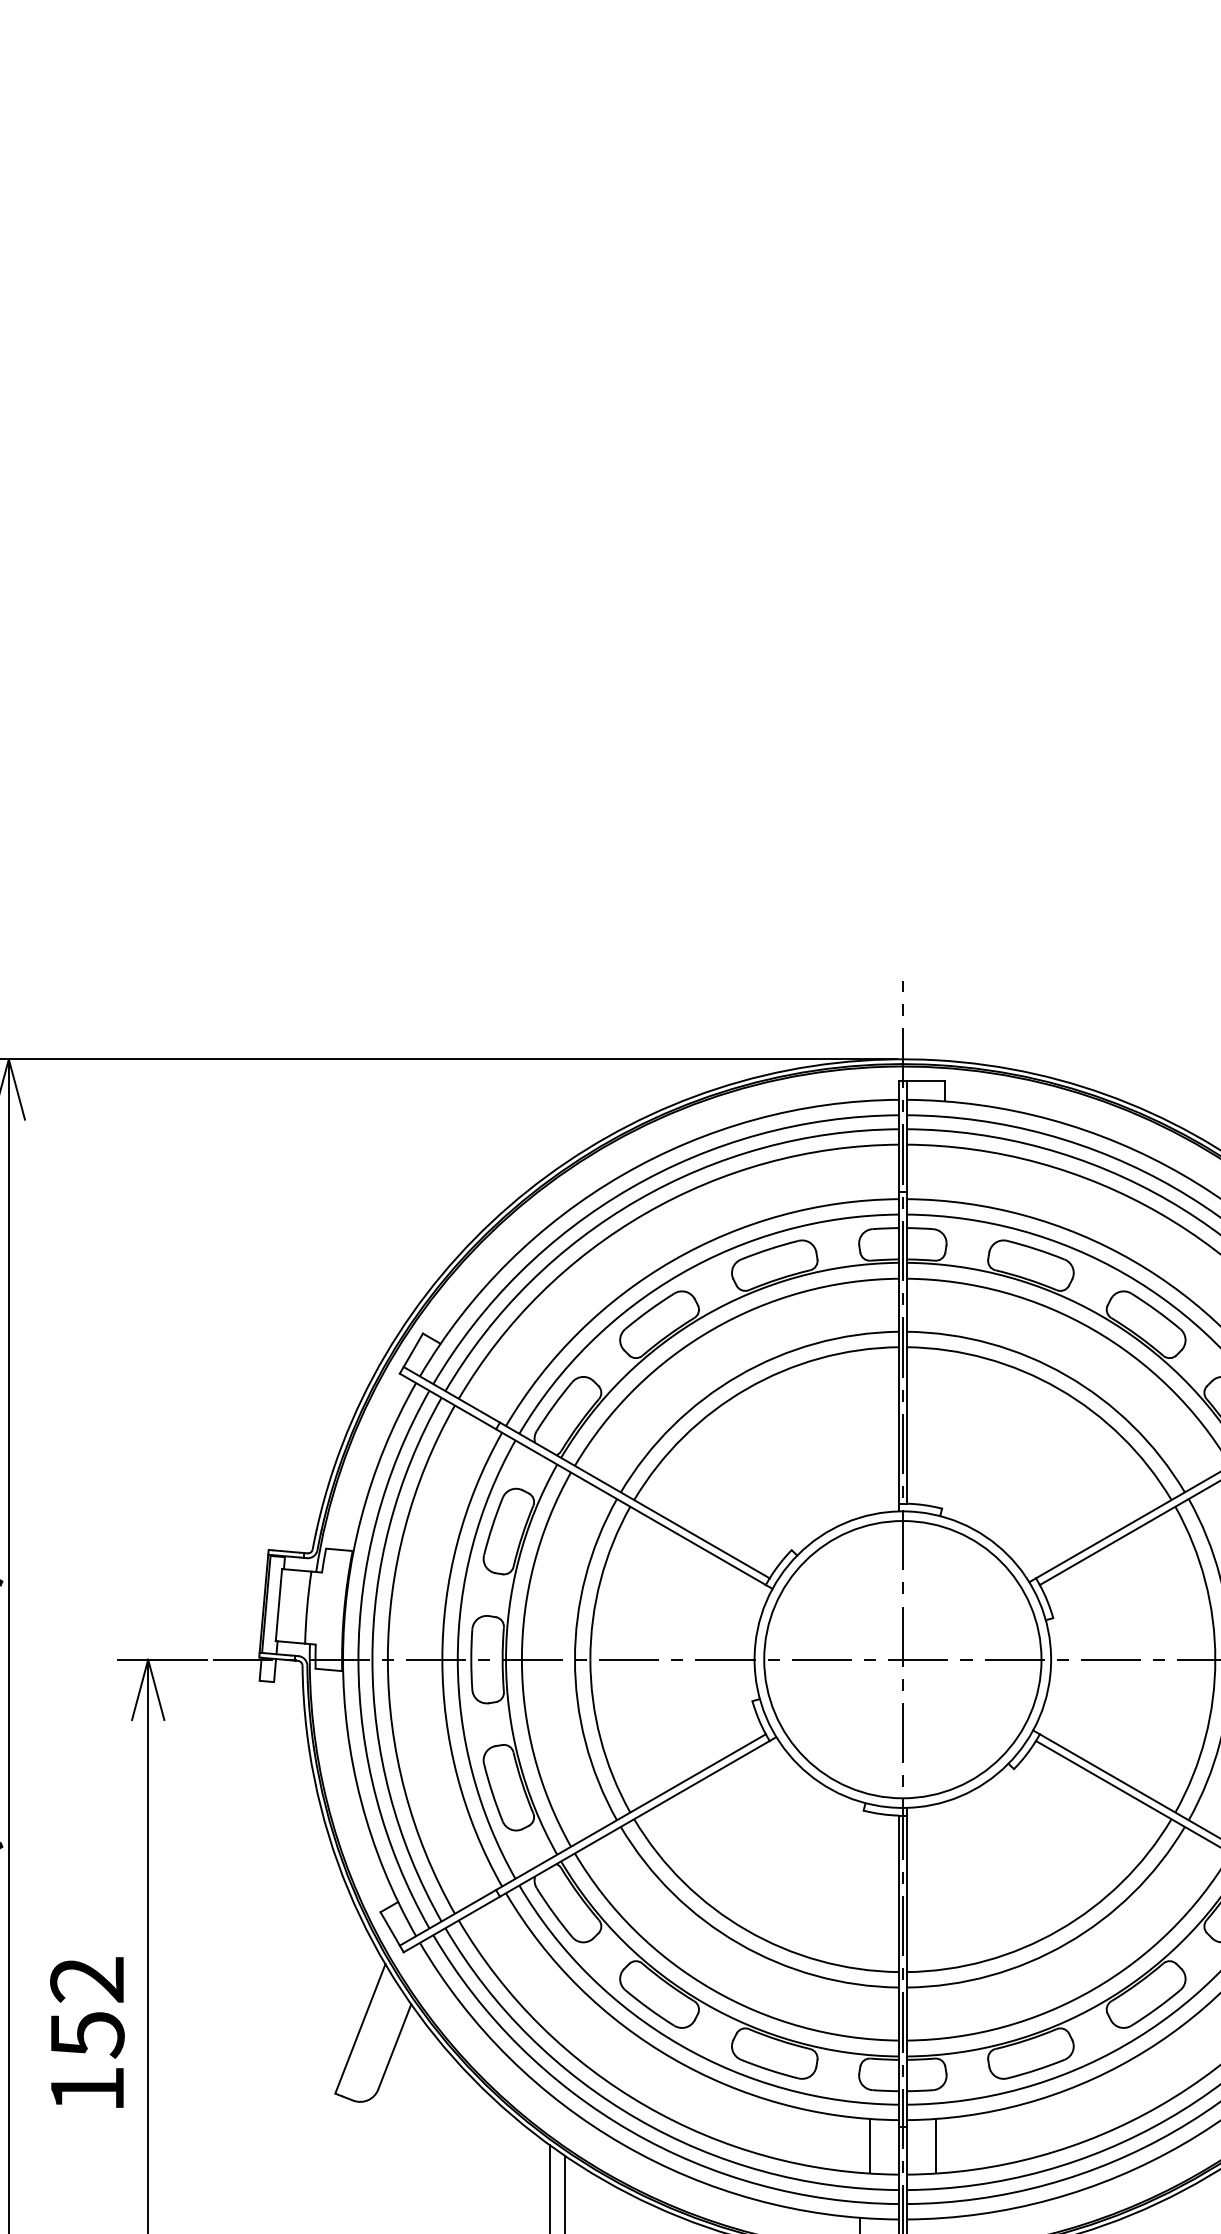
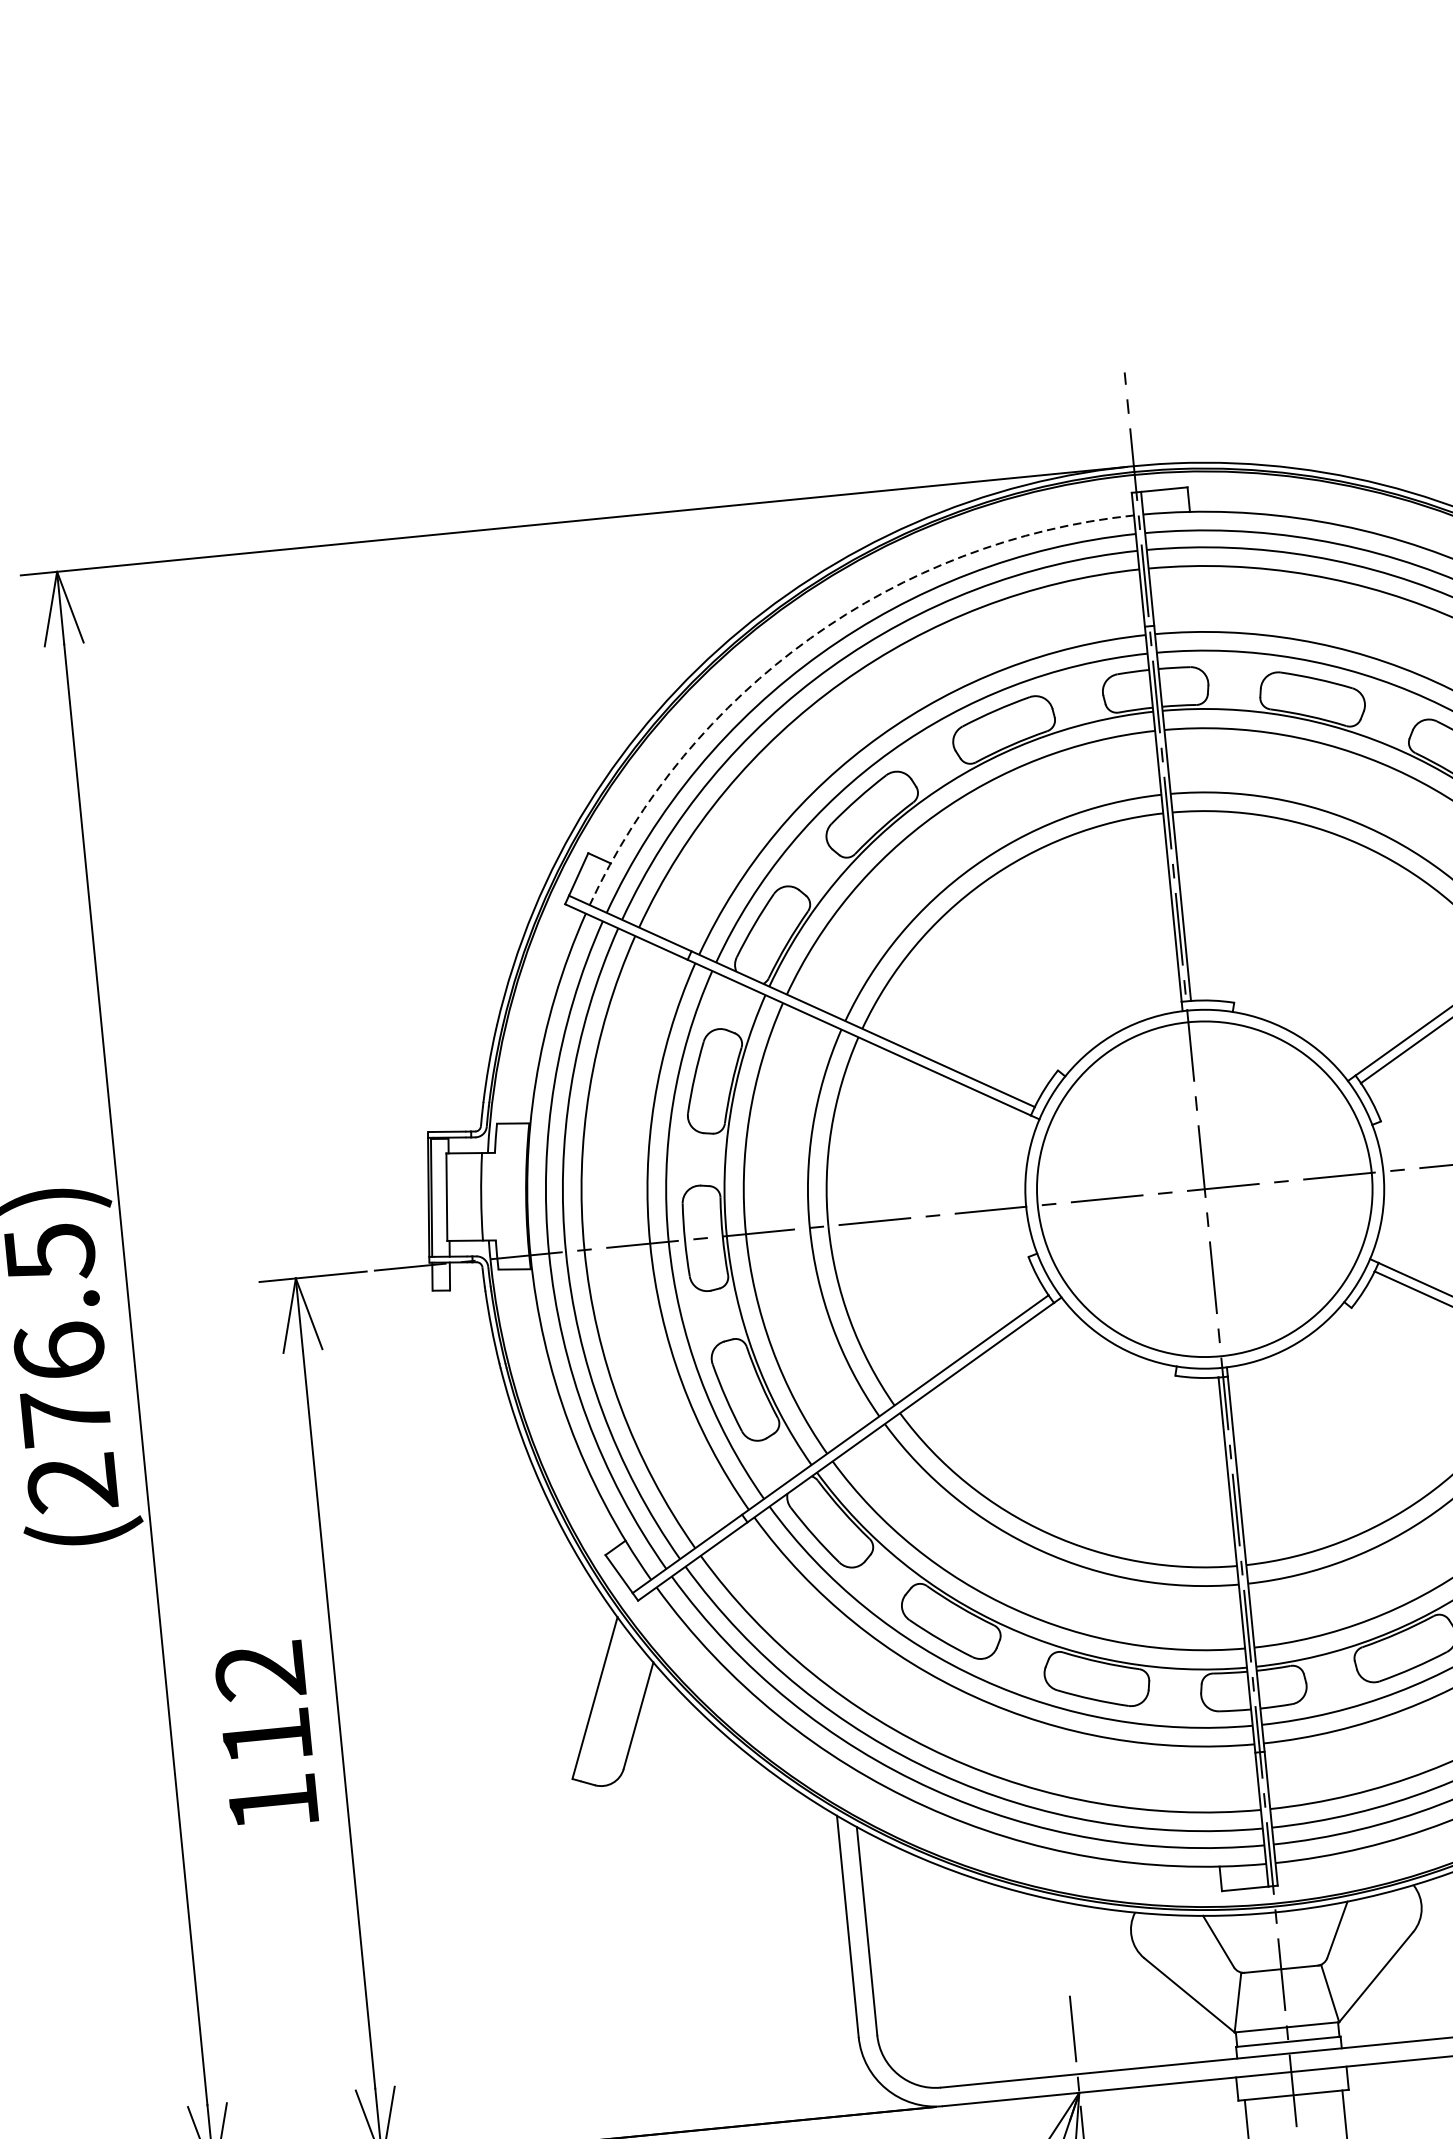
arc: (622, 1174) -> (809, 638), solid -> dashed
text: (87, 2035) -> (267, 1738), 152 -> 112
line: (870, 2145) -> (1223, 1778), removed
line: (935, 2145) -> (1301, 1770), removed

